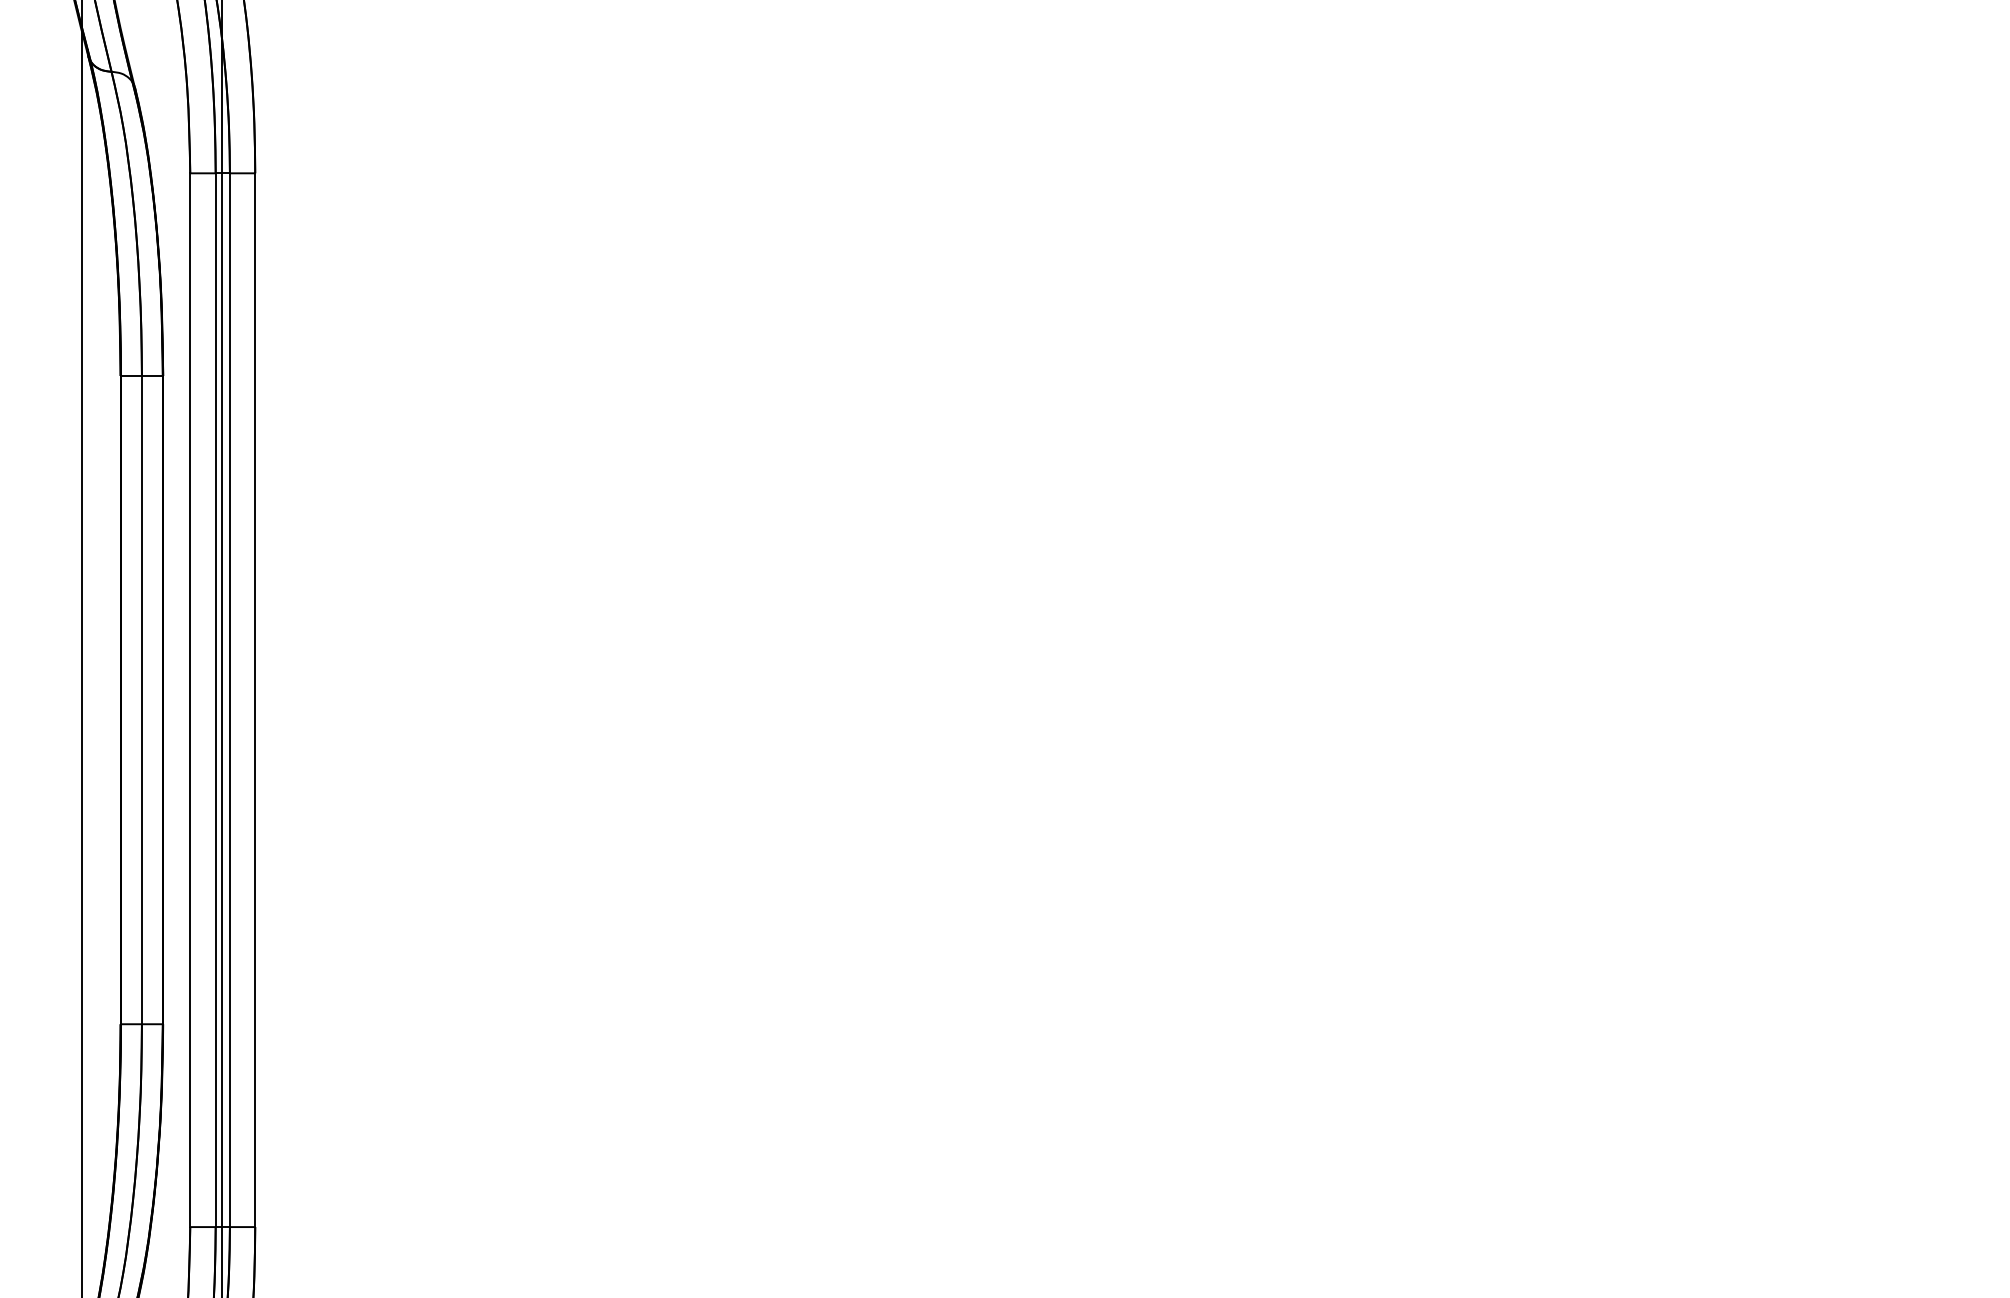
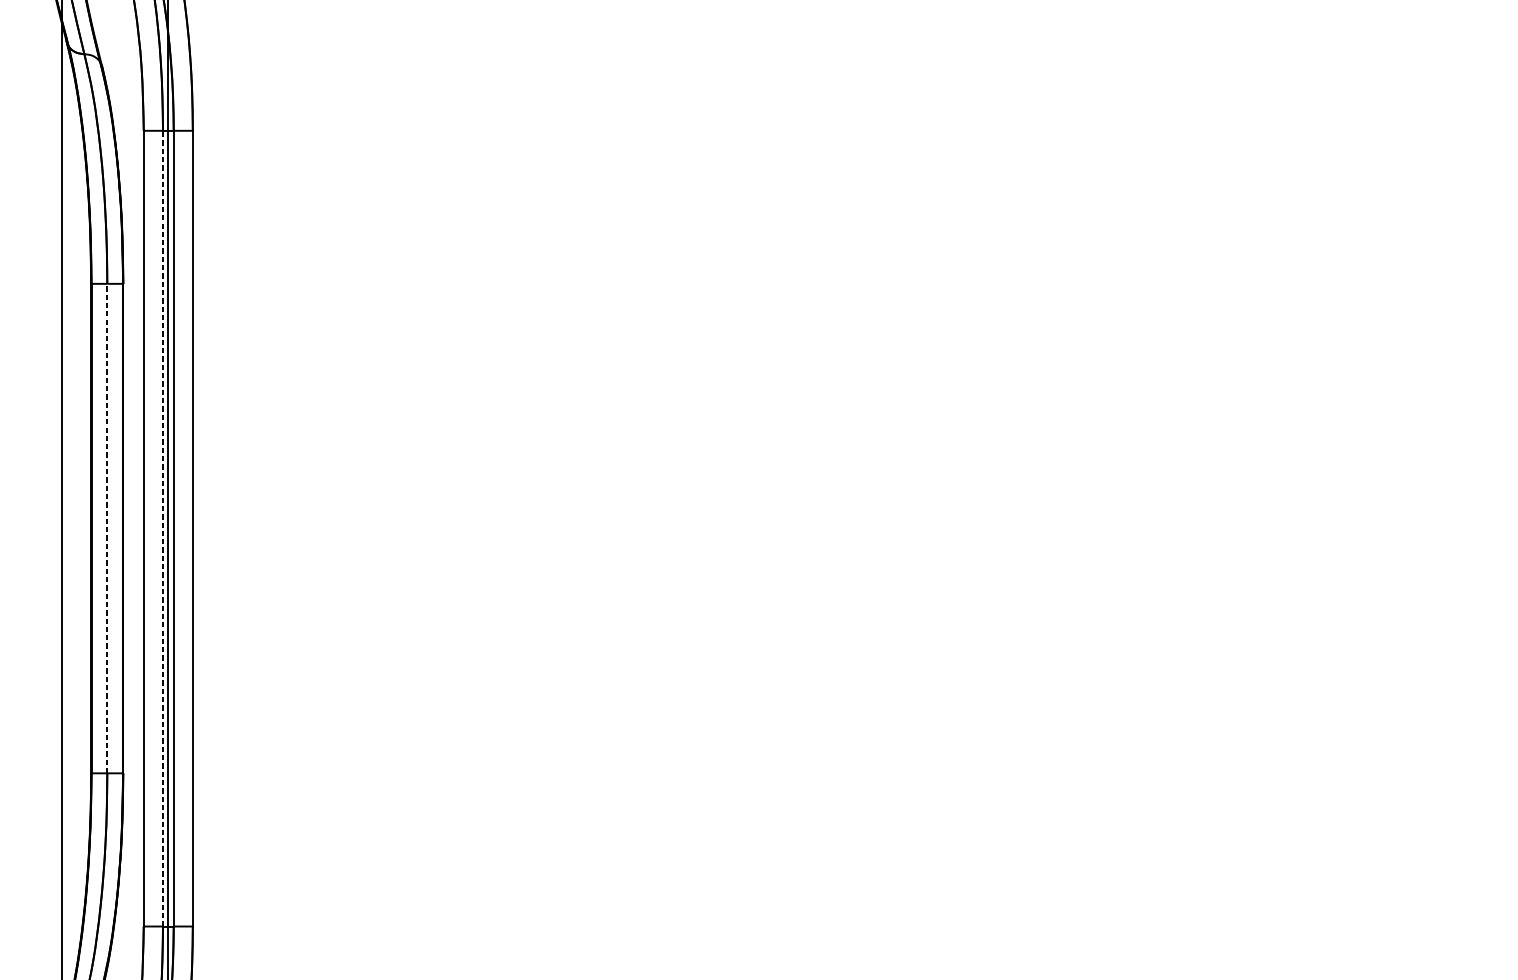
line: (141, 699) -> (106, 528), solid -> dashed
line: (215, 700) -> (162, 528), solid -> dashed

